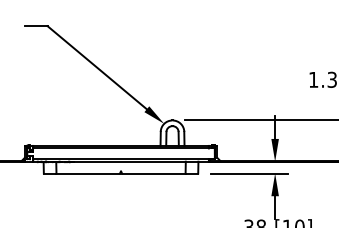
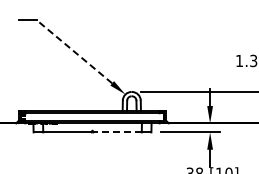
line: (96, 67) -> (73, 51), solid -> dashed
line: (153, 173) -> (117, 132), solid -> dashed

